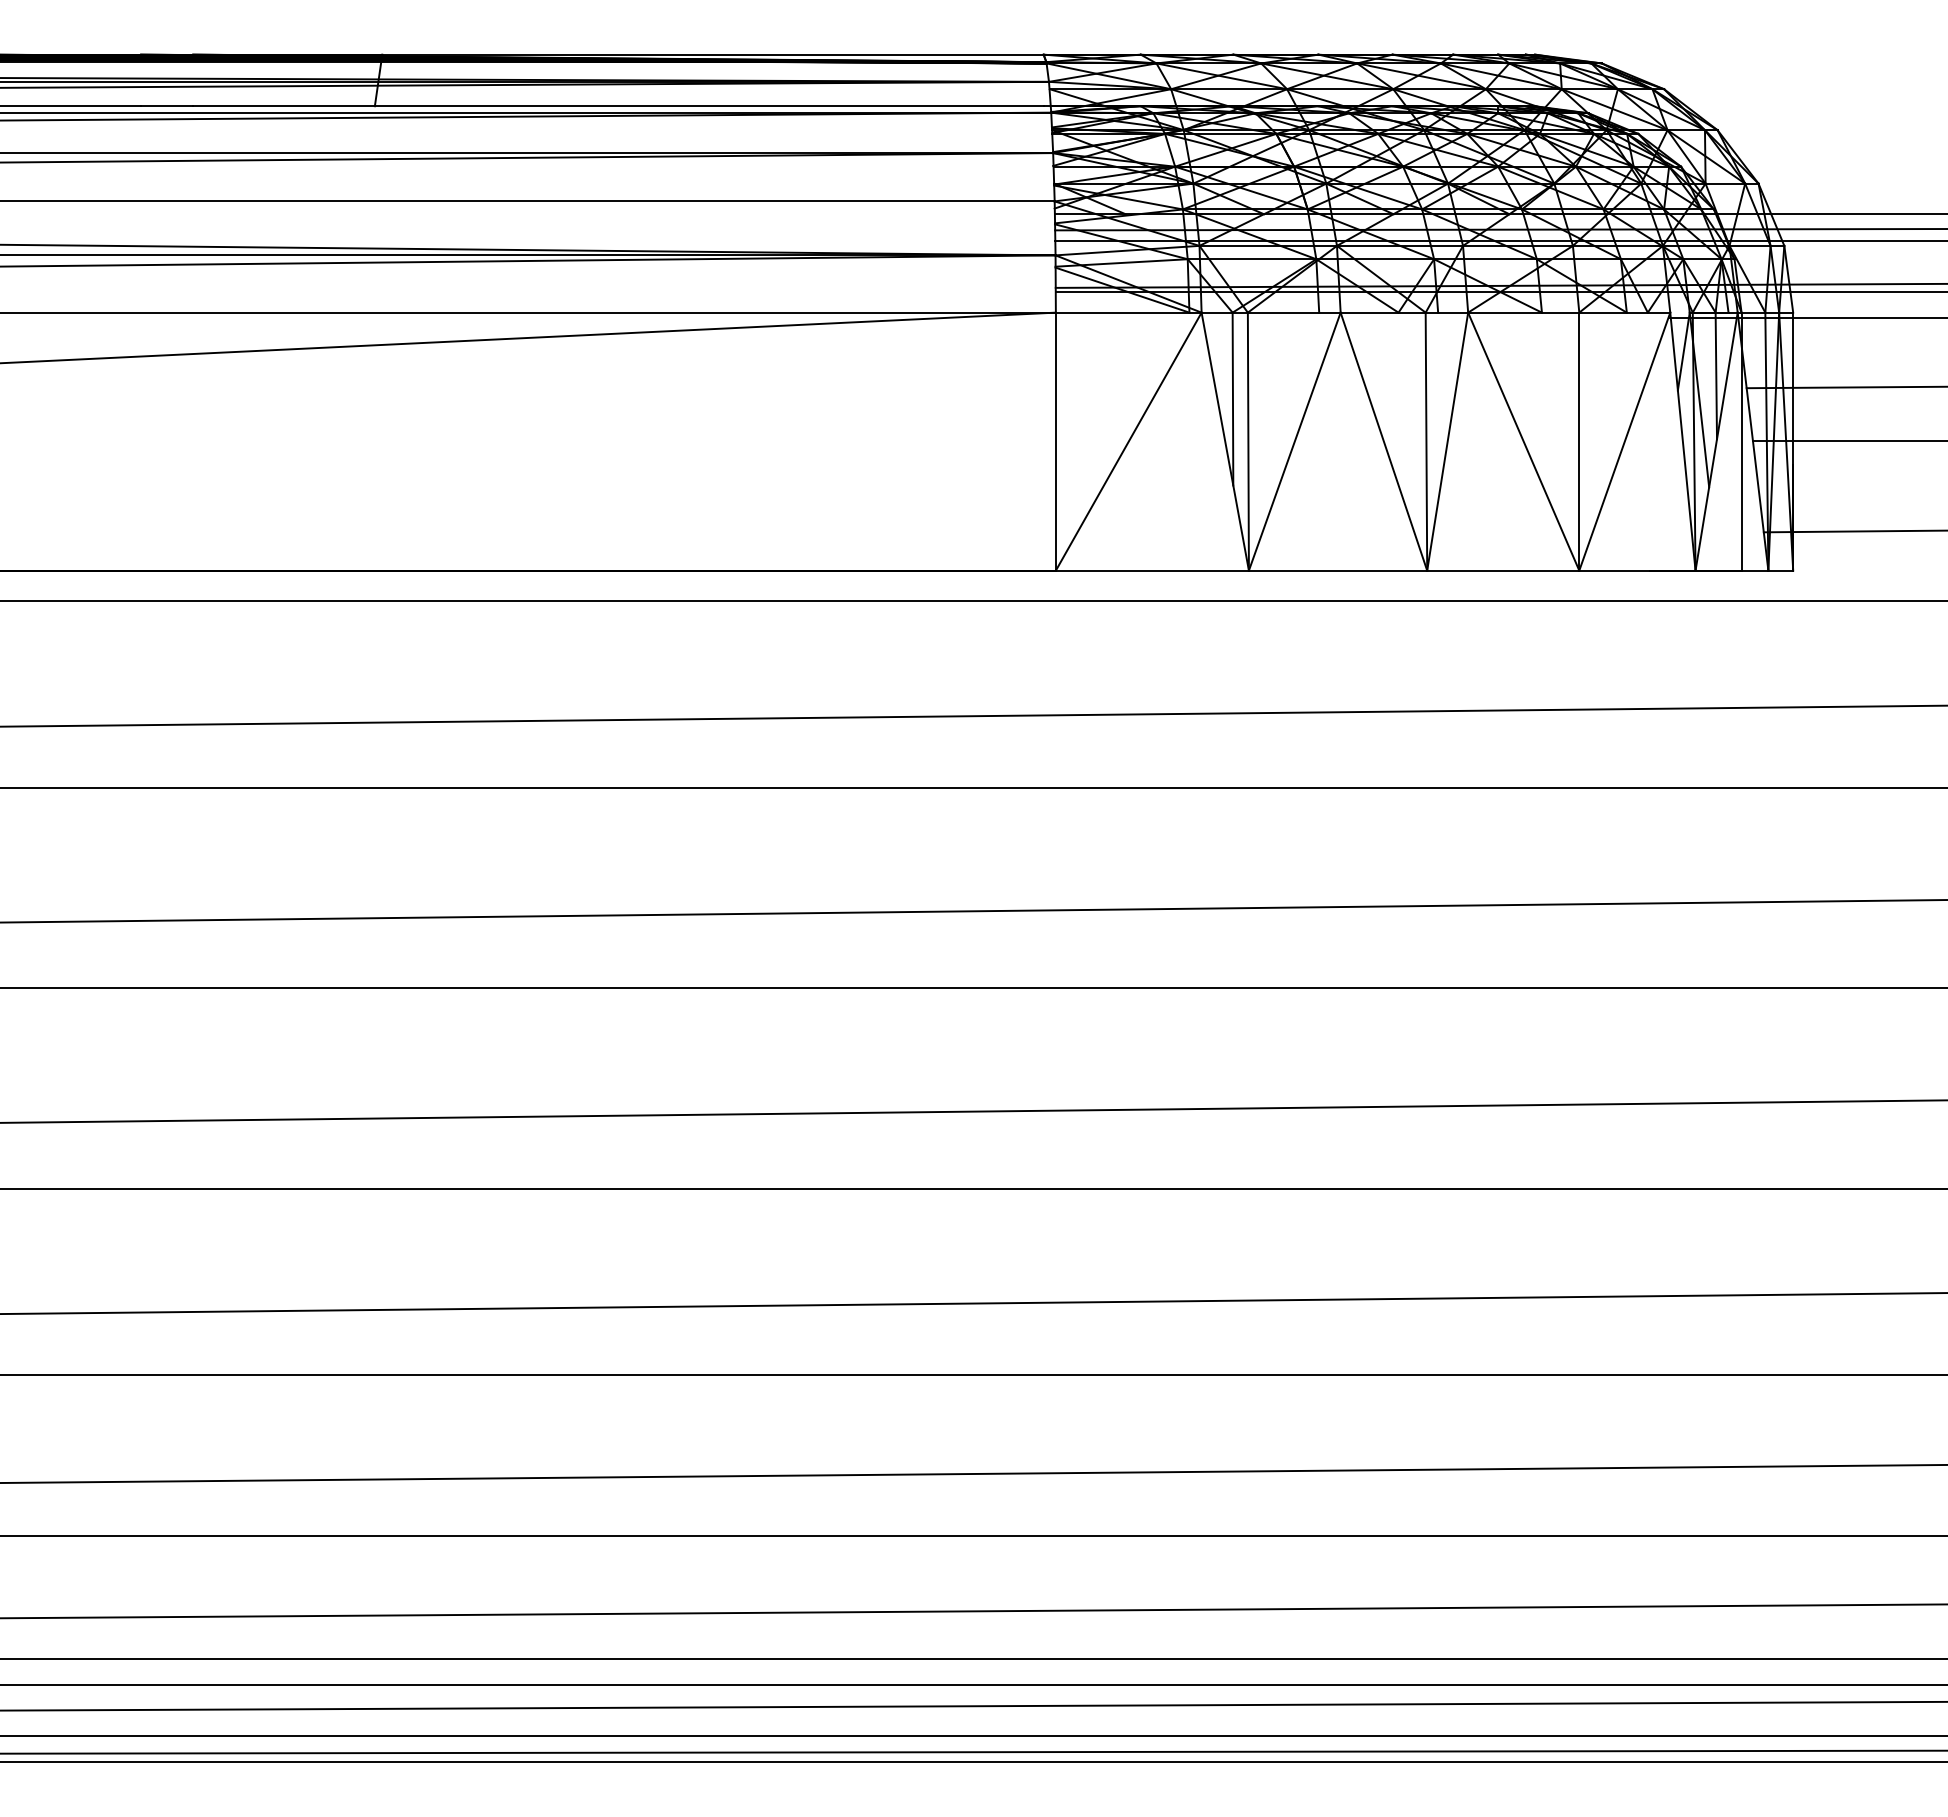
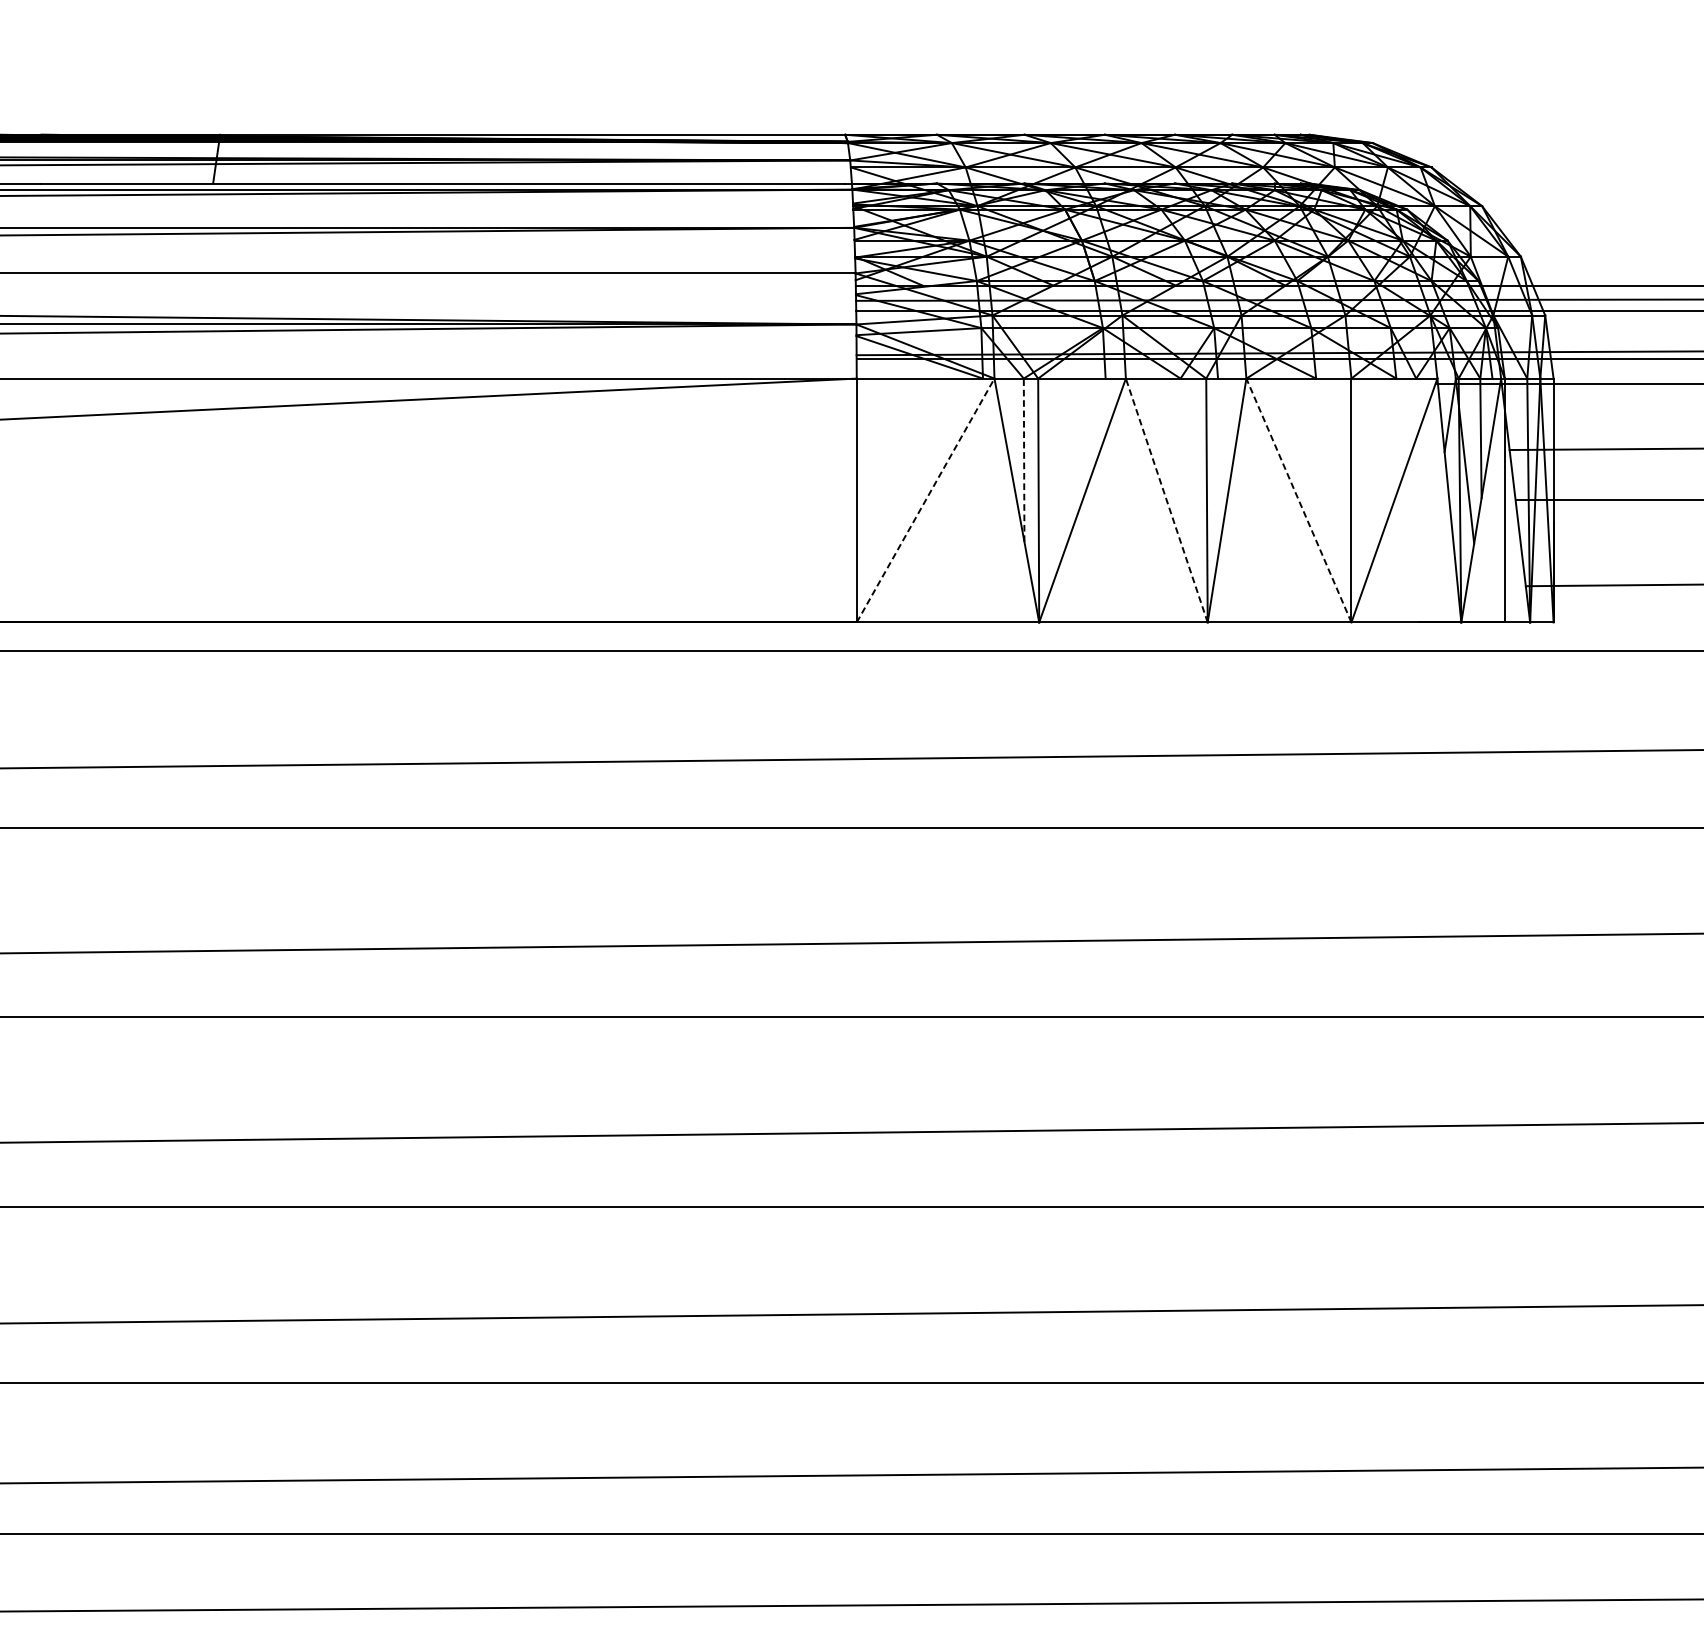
line: (1232, 398) -> (1023, 459), solid -> dashed
line: (1128, 441) -> (925, 500), solid -> dashed
line: (1383, 441) -> (1166, 500), solid -> dashed
line: (1523, 441) -> (1298, 500), solid -> dashed

